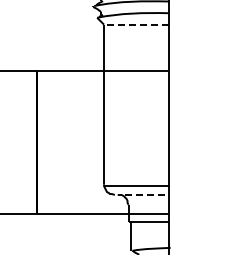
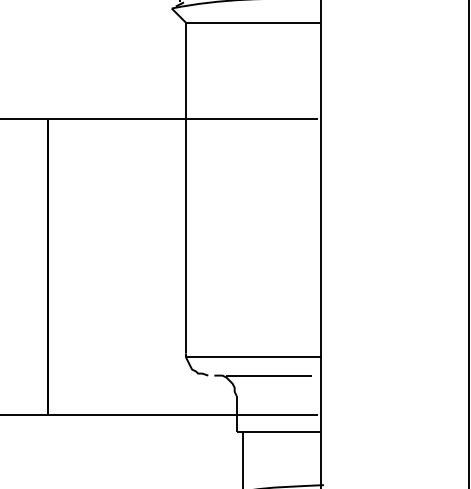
line: (135, 24) -> (251, 22), dashed -> solid
line: (143, 194) -> (267, 374), dashed -> solid

